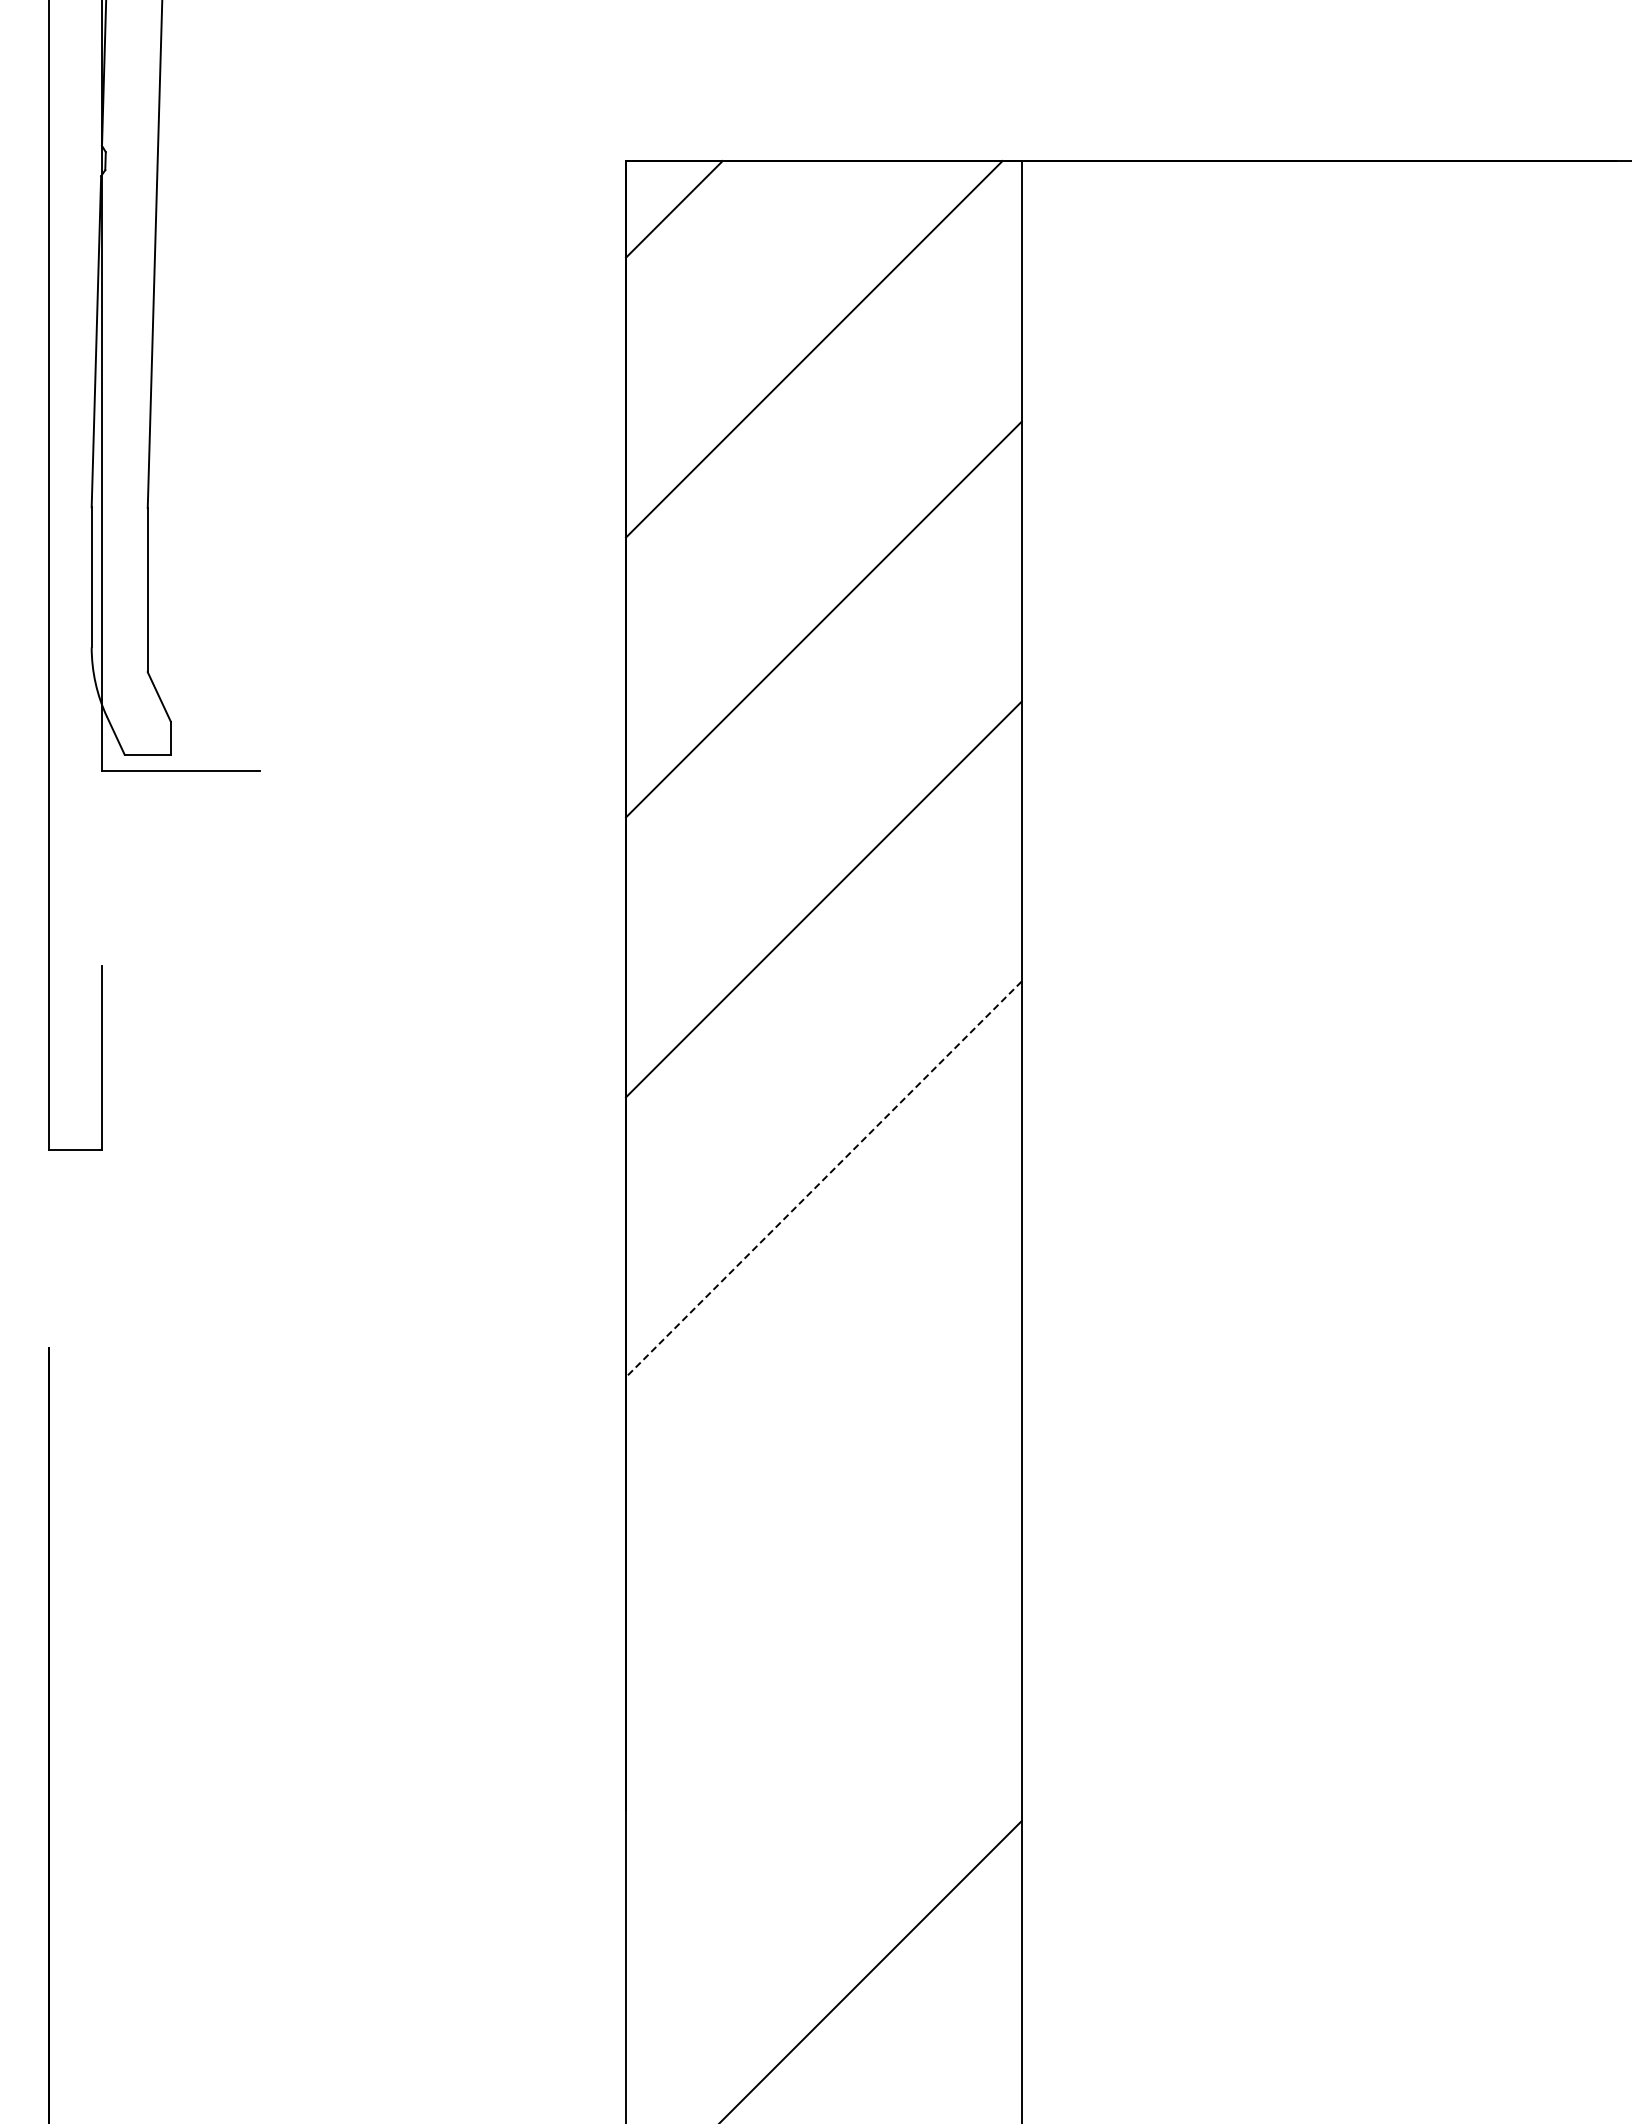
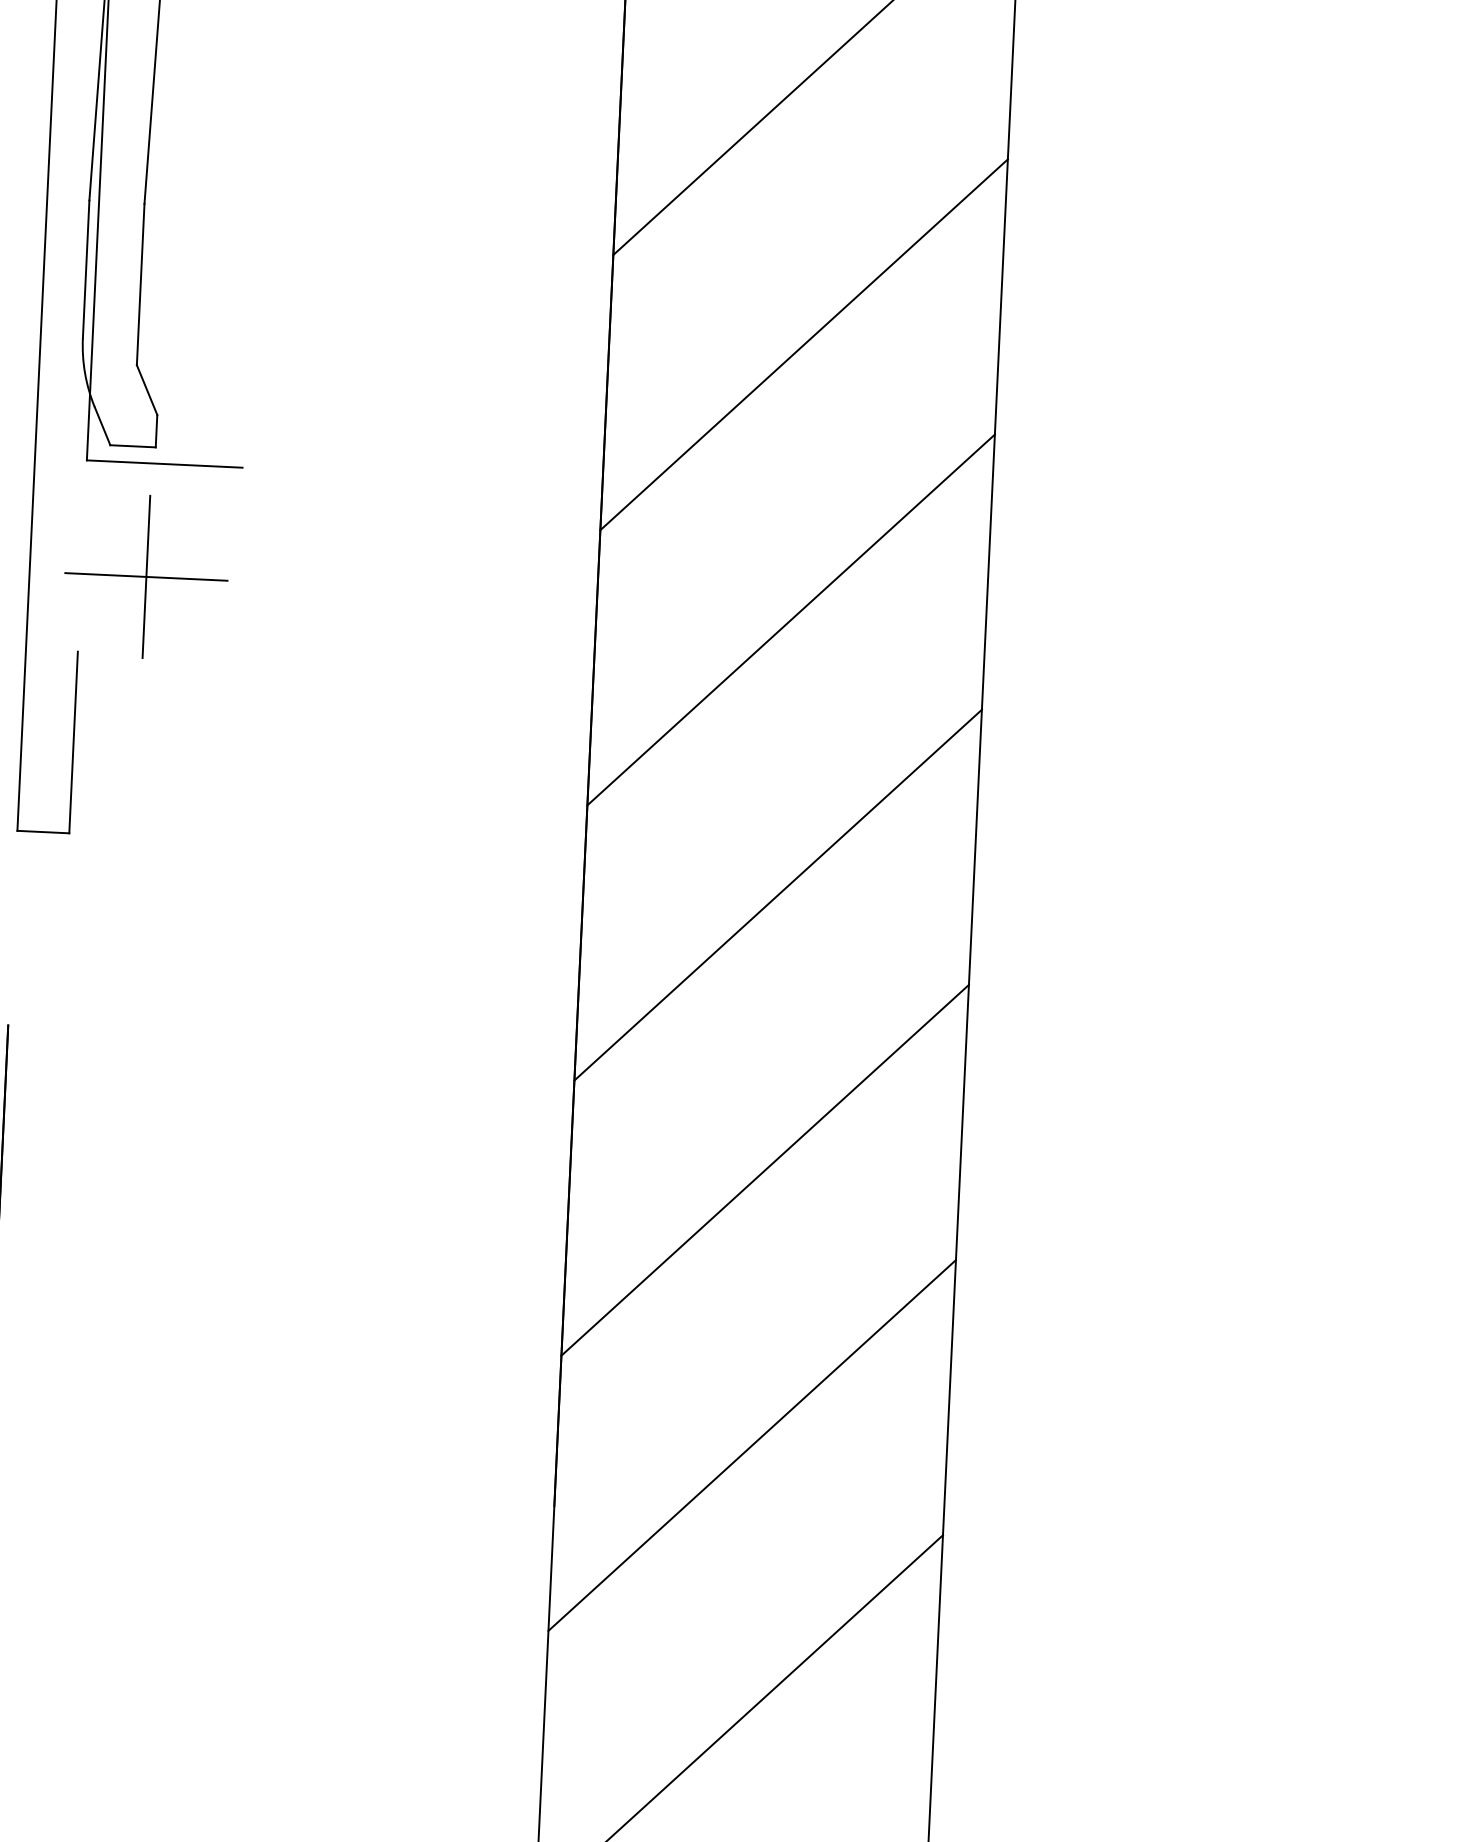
part: (167, 886) -> (146, 576), added
line: (823, 1179) -> (777, 895), dashed -> solid
line: (823, 1459) -> (764, 1170), added
line: (823, 1738) -> (751, 1444), added

